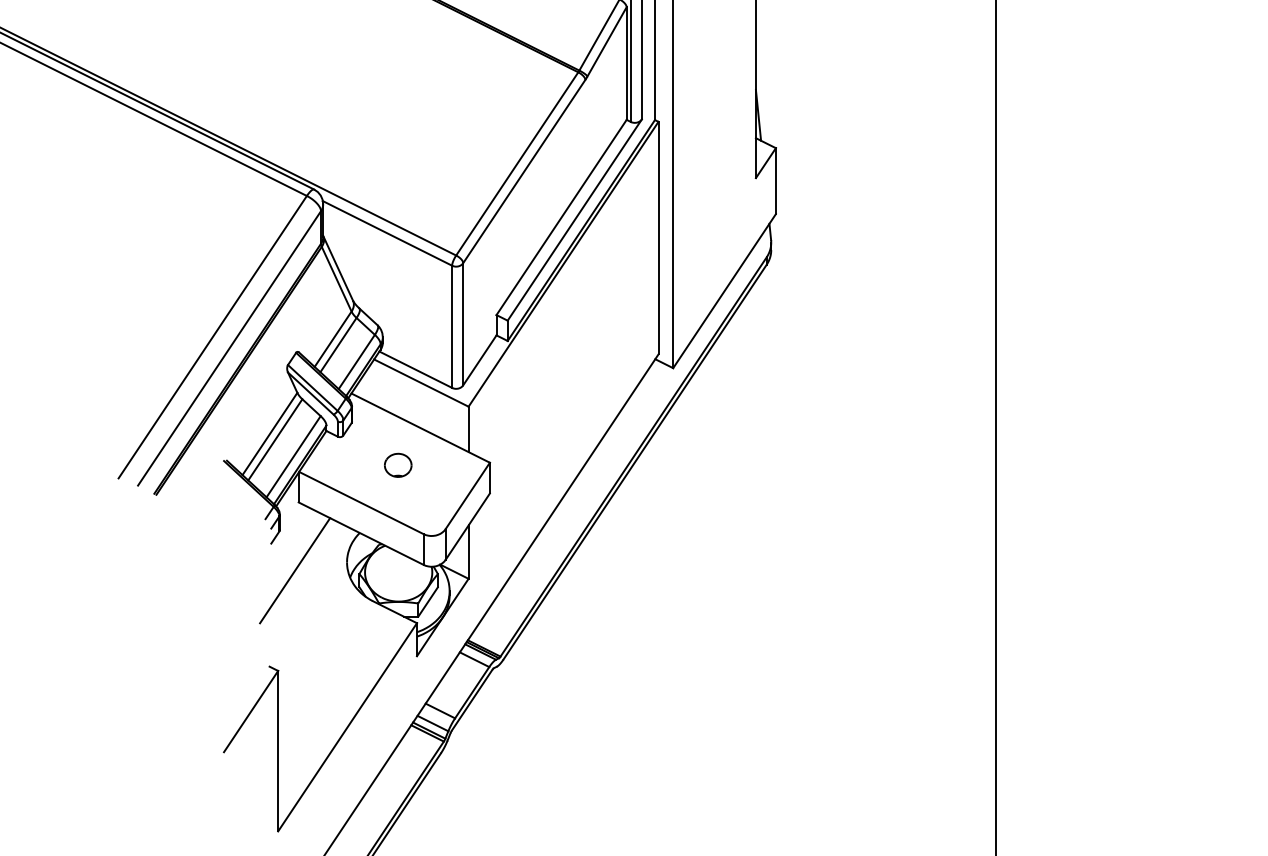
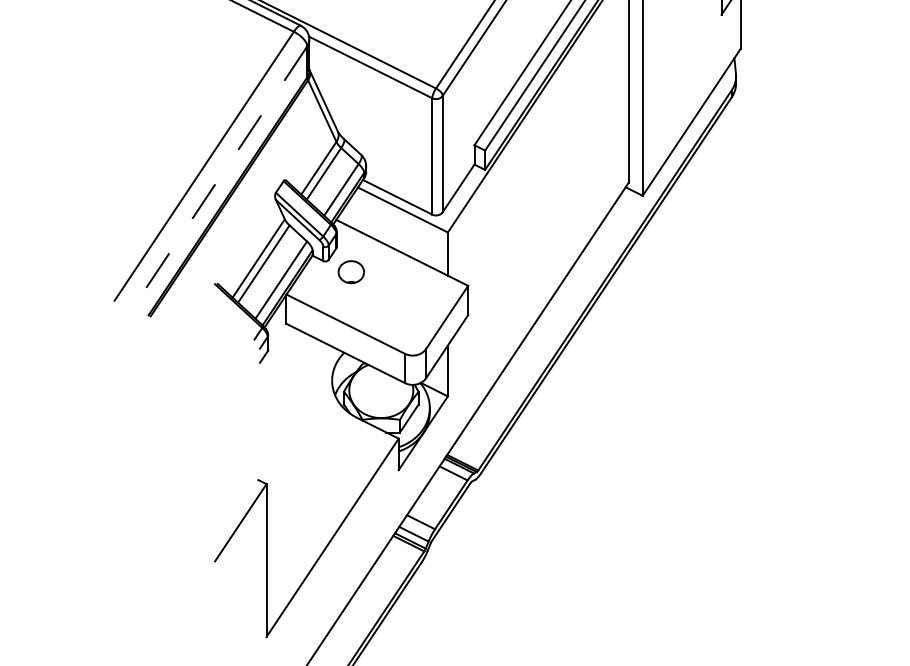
line: (229, 348) -> (220, 177), solid -> dashed
part: (398, 464) -> (351, 271), moved
line: (295, 570) -> (283, 388), removed

